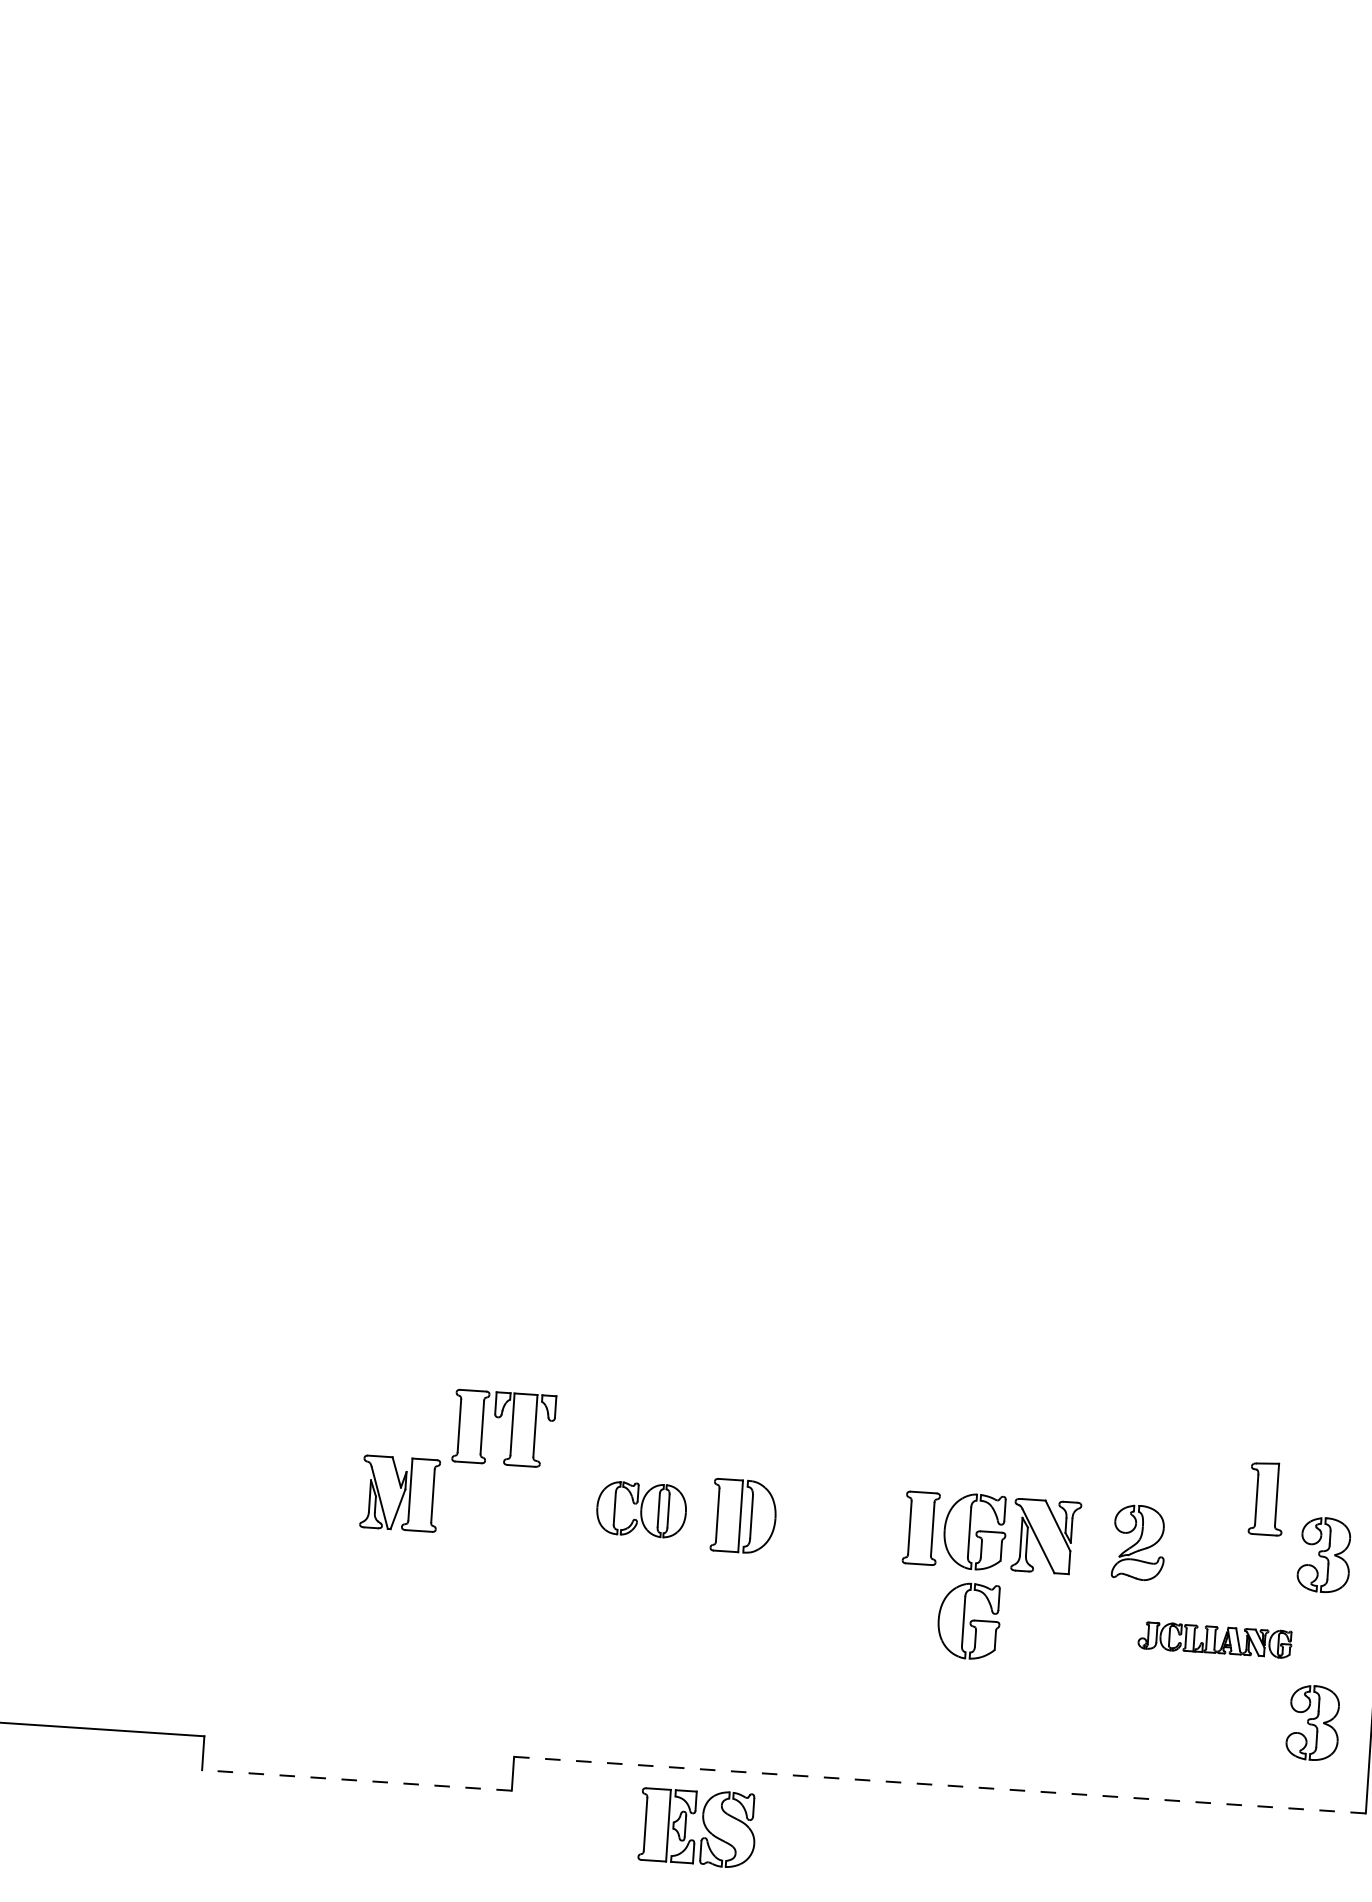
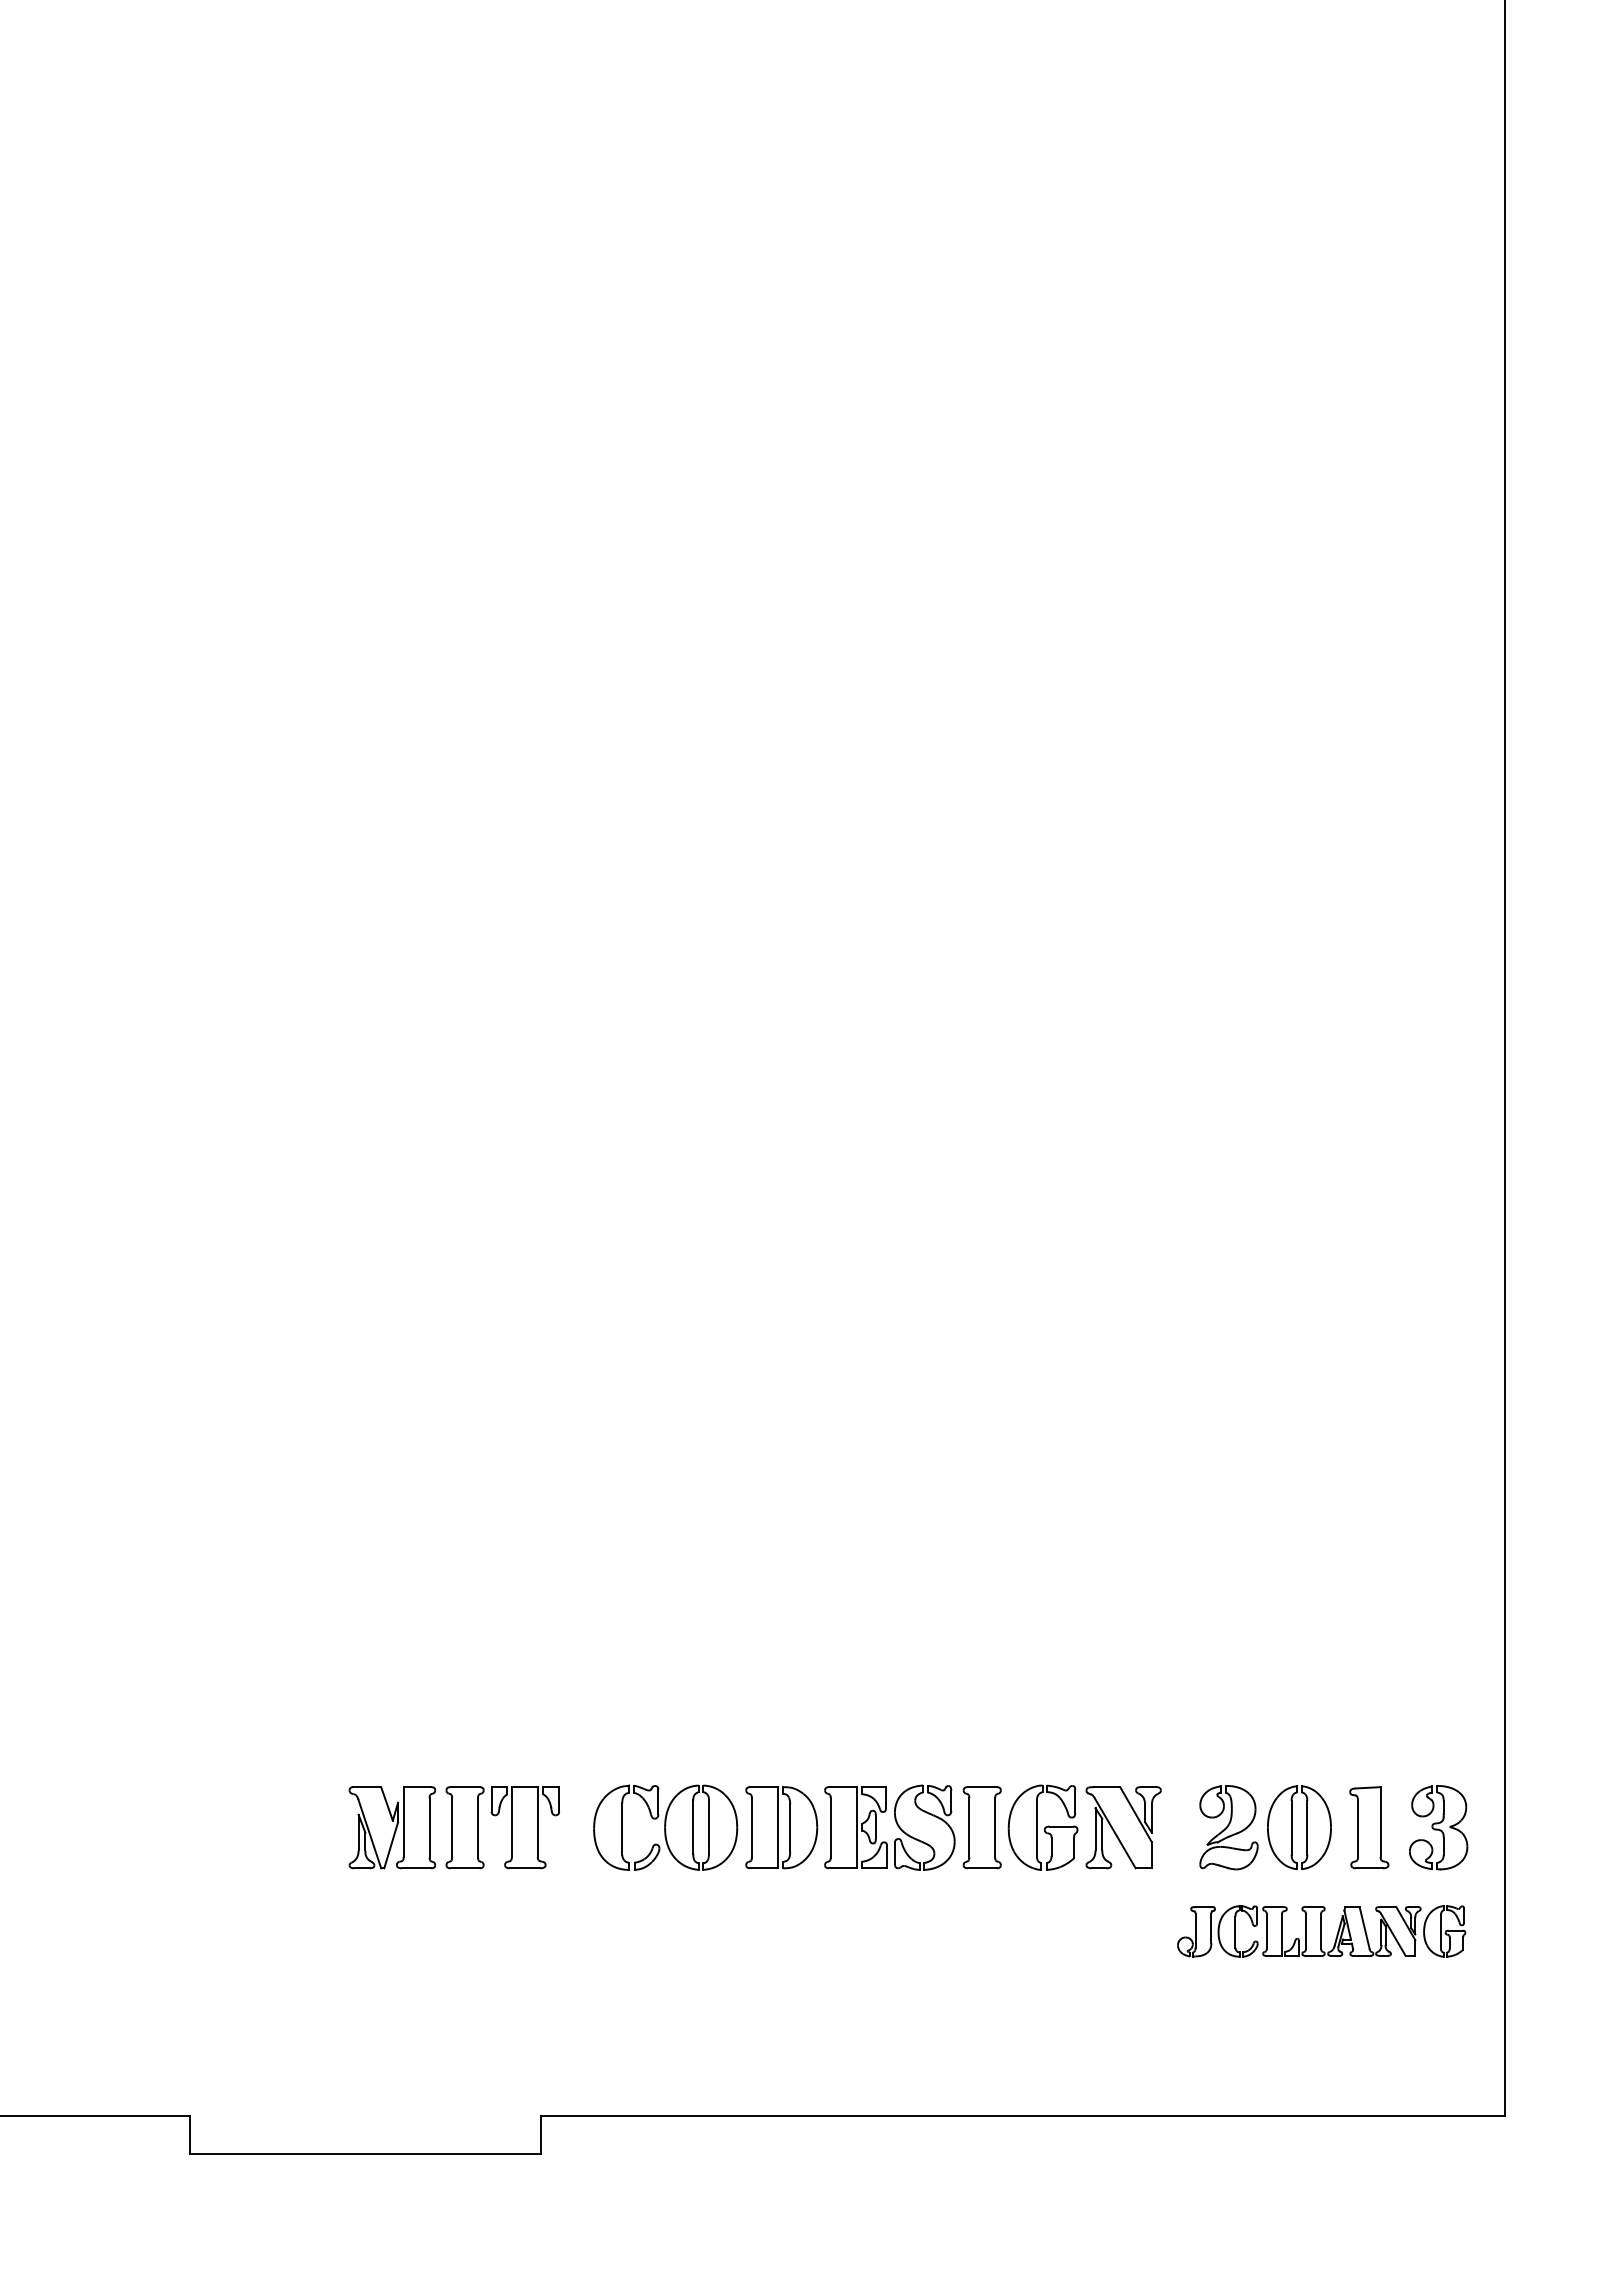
part: (511, 1429) -> (511, 1827), moved
part: (1266, 1498) -> (1369, 1827), moved
part: (641, 1509) -> (665, 1827), size x1.43
part: (1195, 1546) -> (1292, 1827), added
part: (968, 1620) -> (1042, 1928), removed
part: (1214, 1639) -> (1321, 1931), size x1.67
part: (1313, 1722) -> (1438, 2017), removed
line: (356, 1779) -> (364, 2153), dashed -> solid
line: (939, 1784) -> (1022, 2115), dashed -> solid
part: (703, 1825) -> (896, 1824), moved

